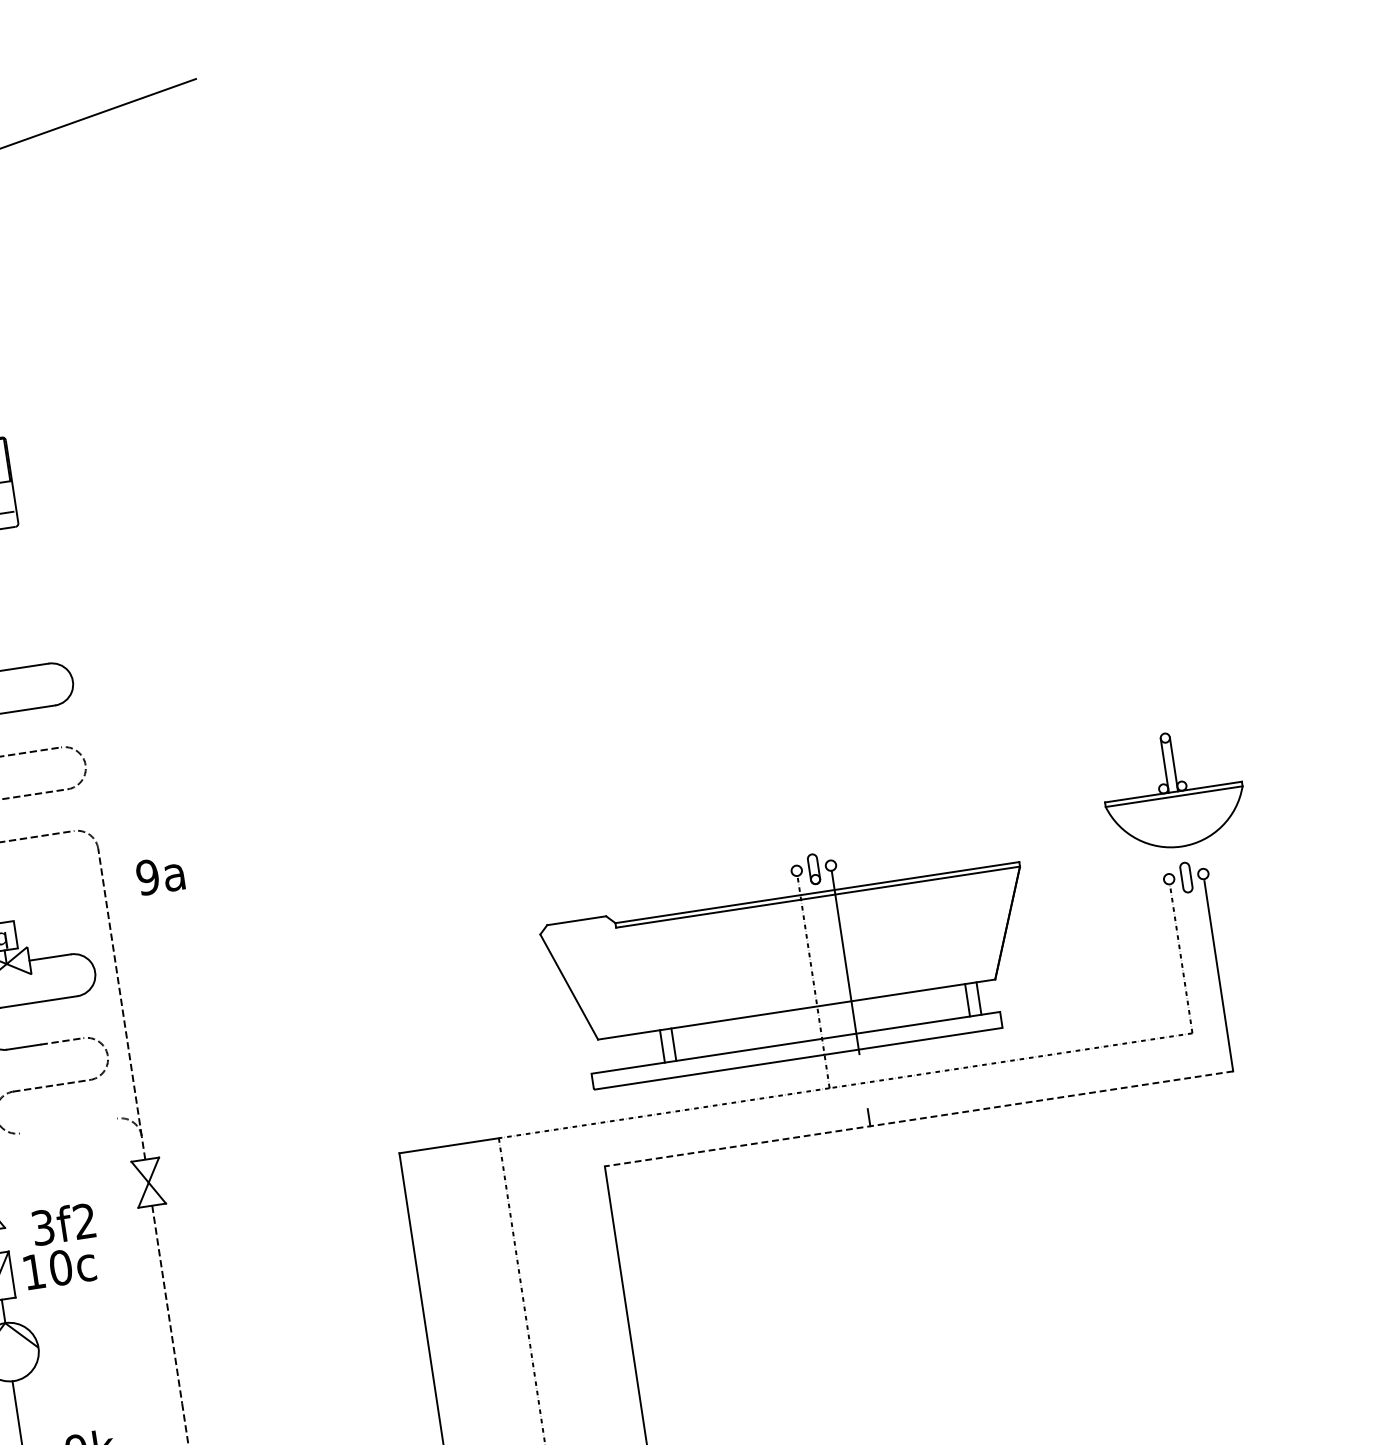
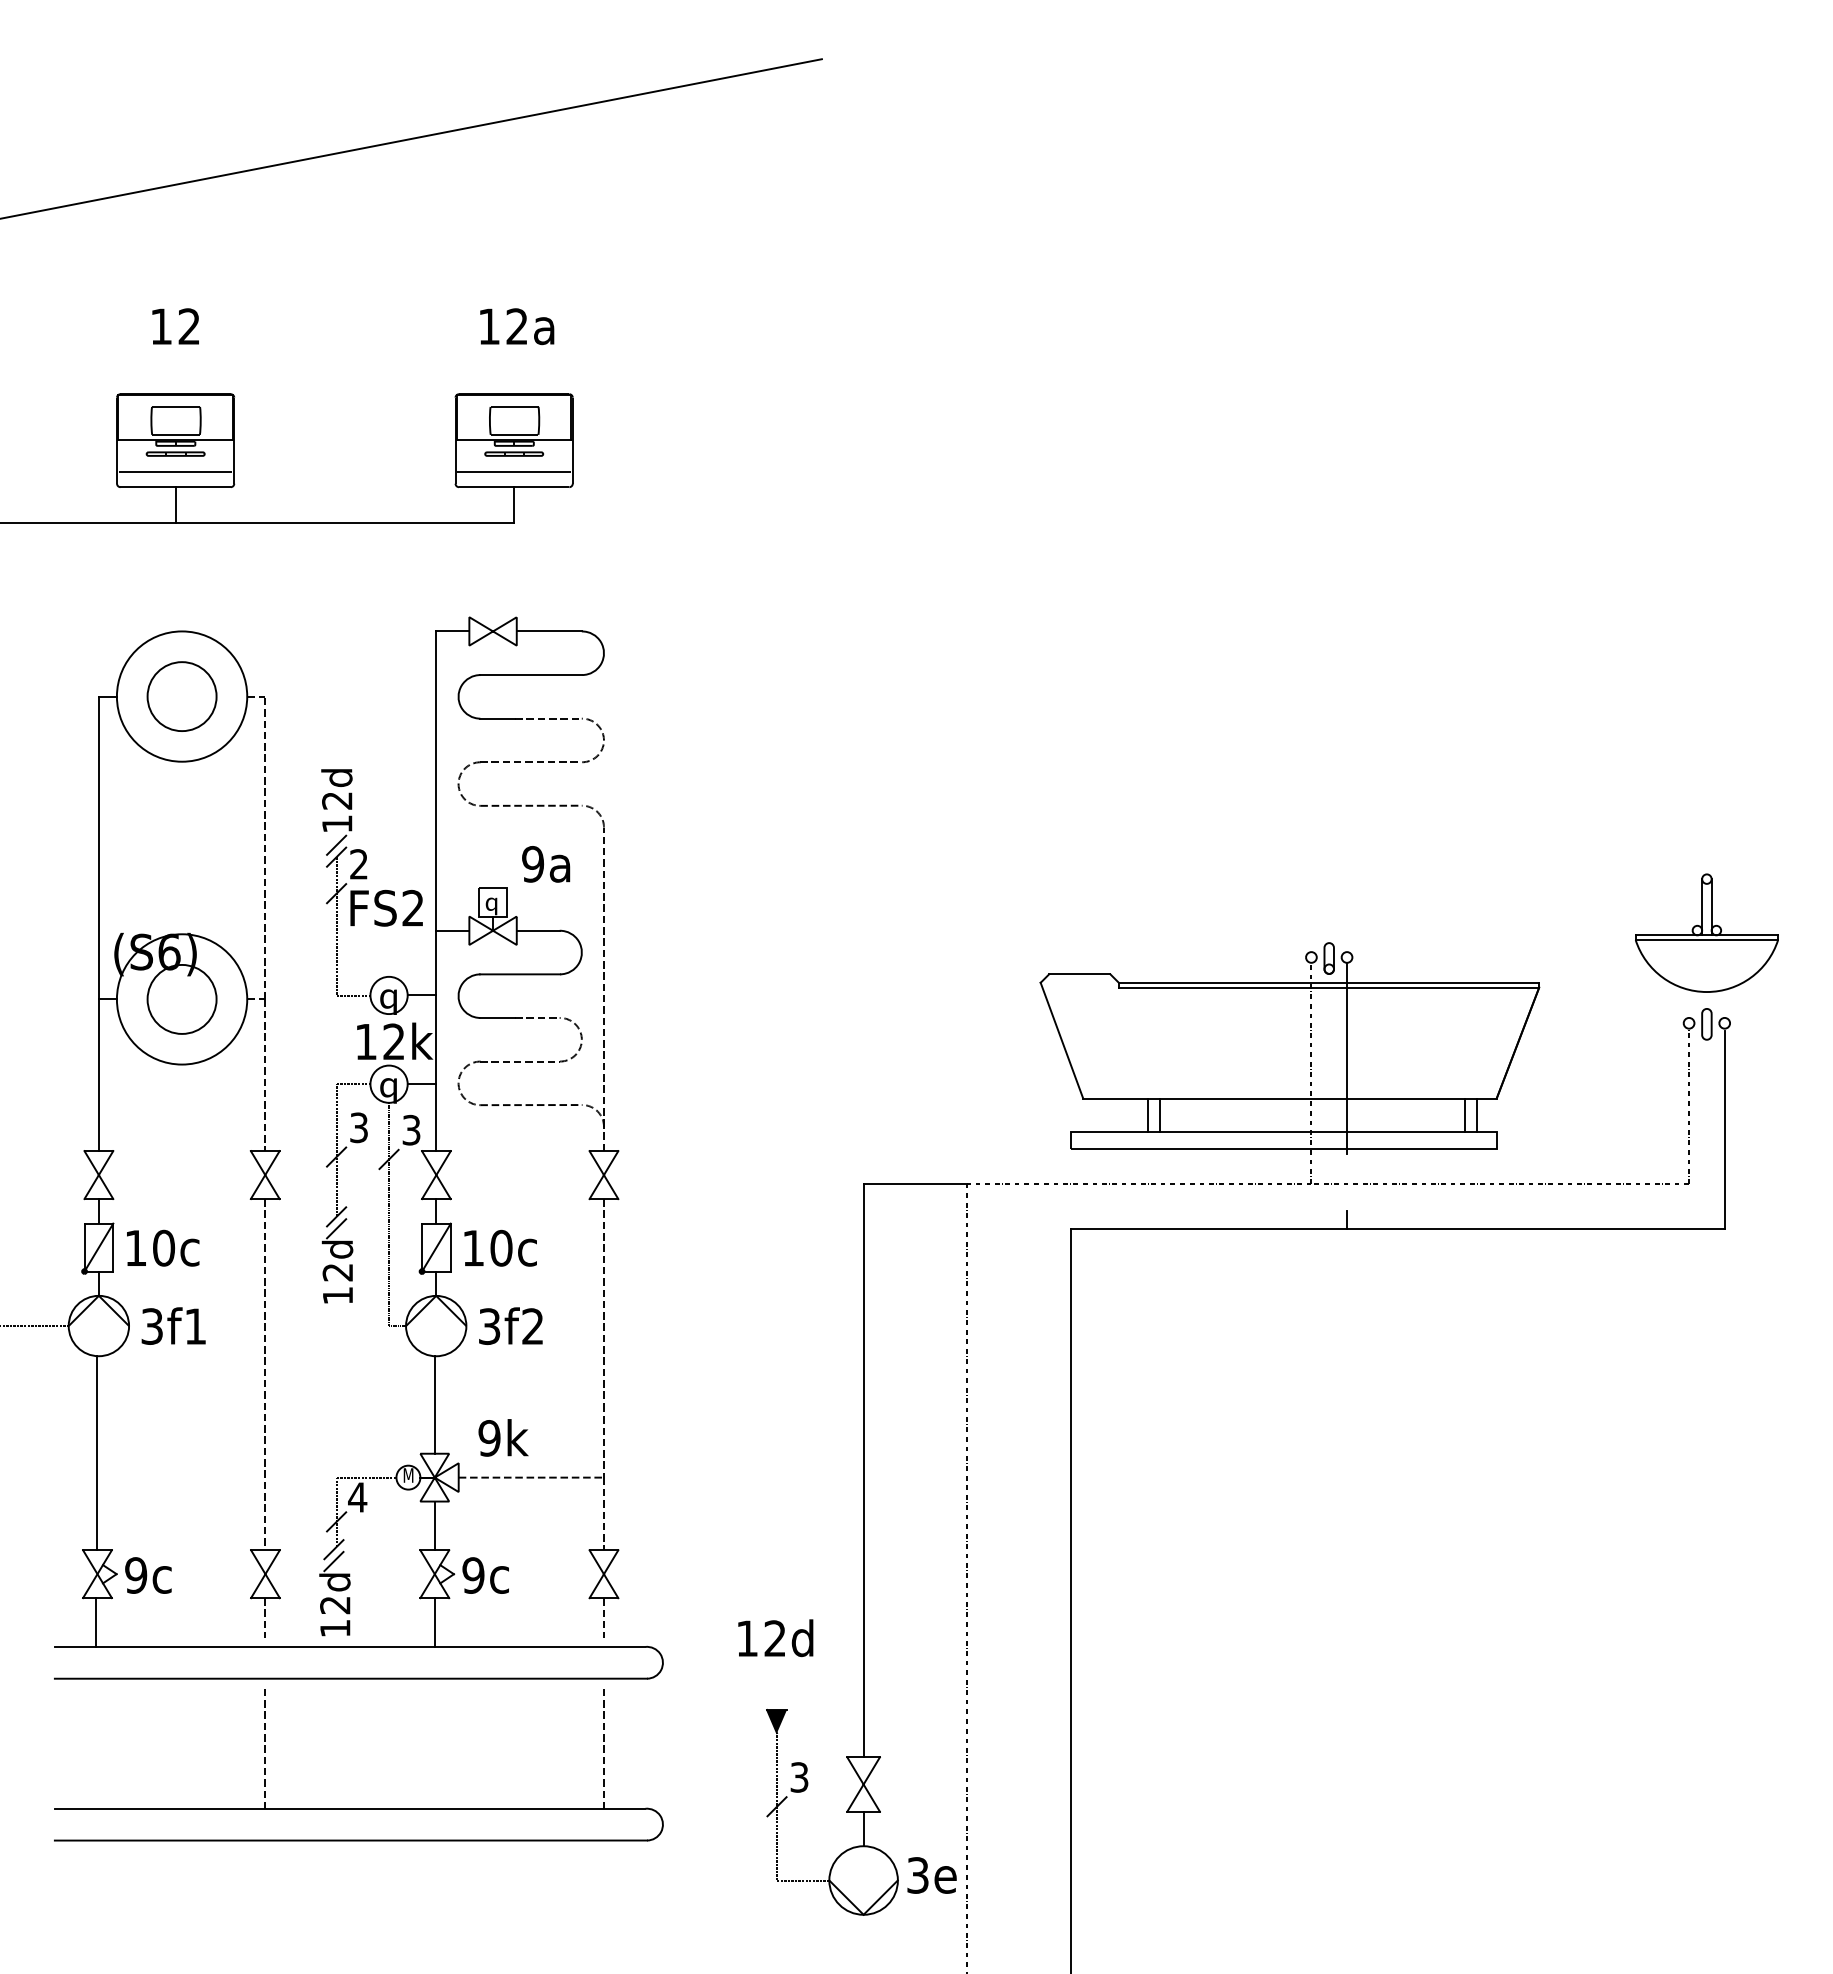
text: (160, 875) -> (546, 864), moved
line: (918, 1118) -> (1397, 1228), dashed -> solid
line: (68, 1126) -> (530, 1105), added
text: (63, 1223) -> (510, 1325), moved

